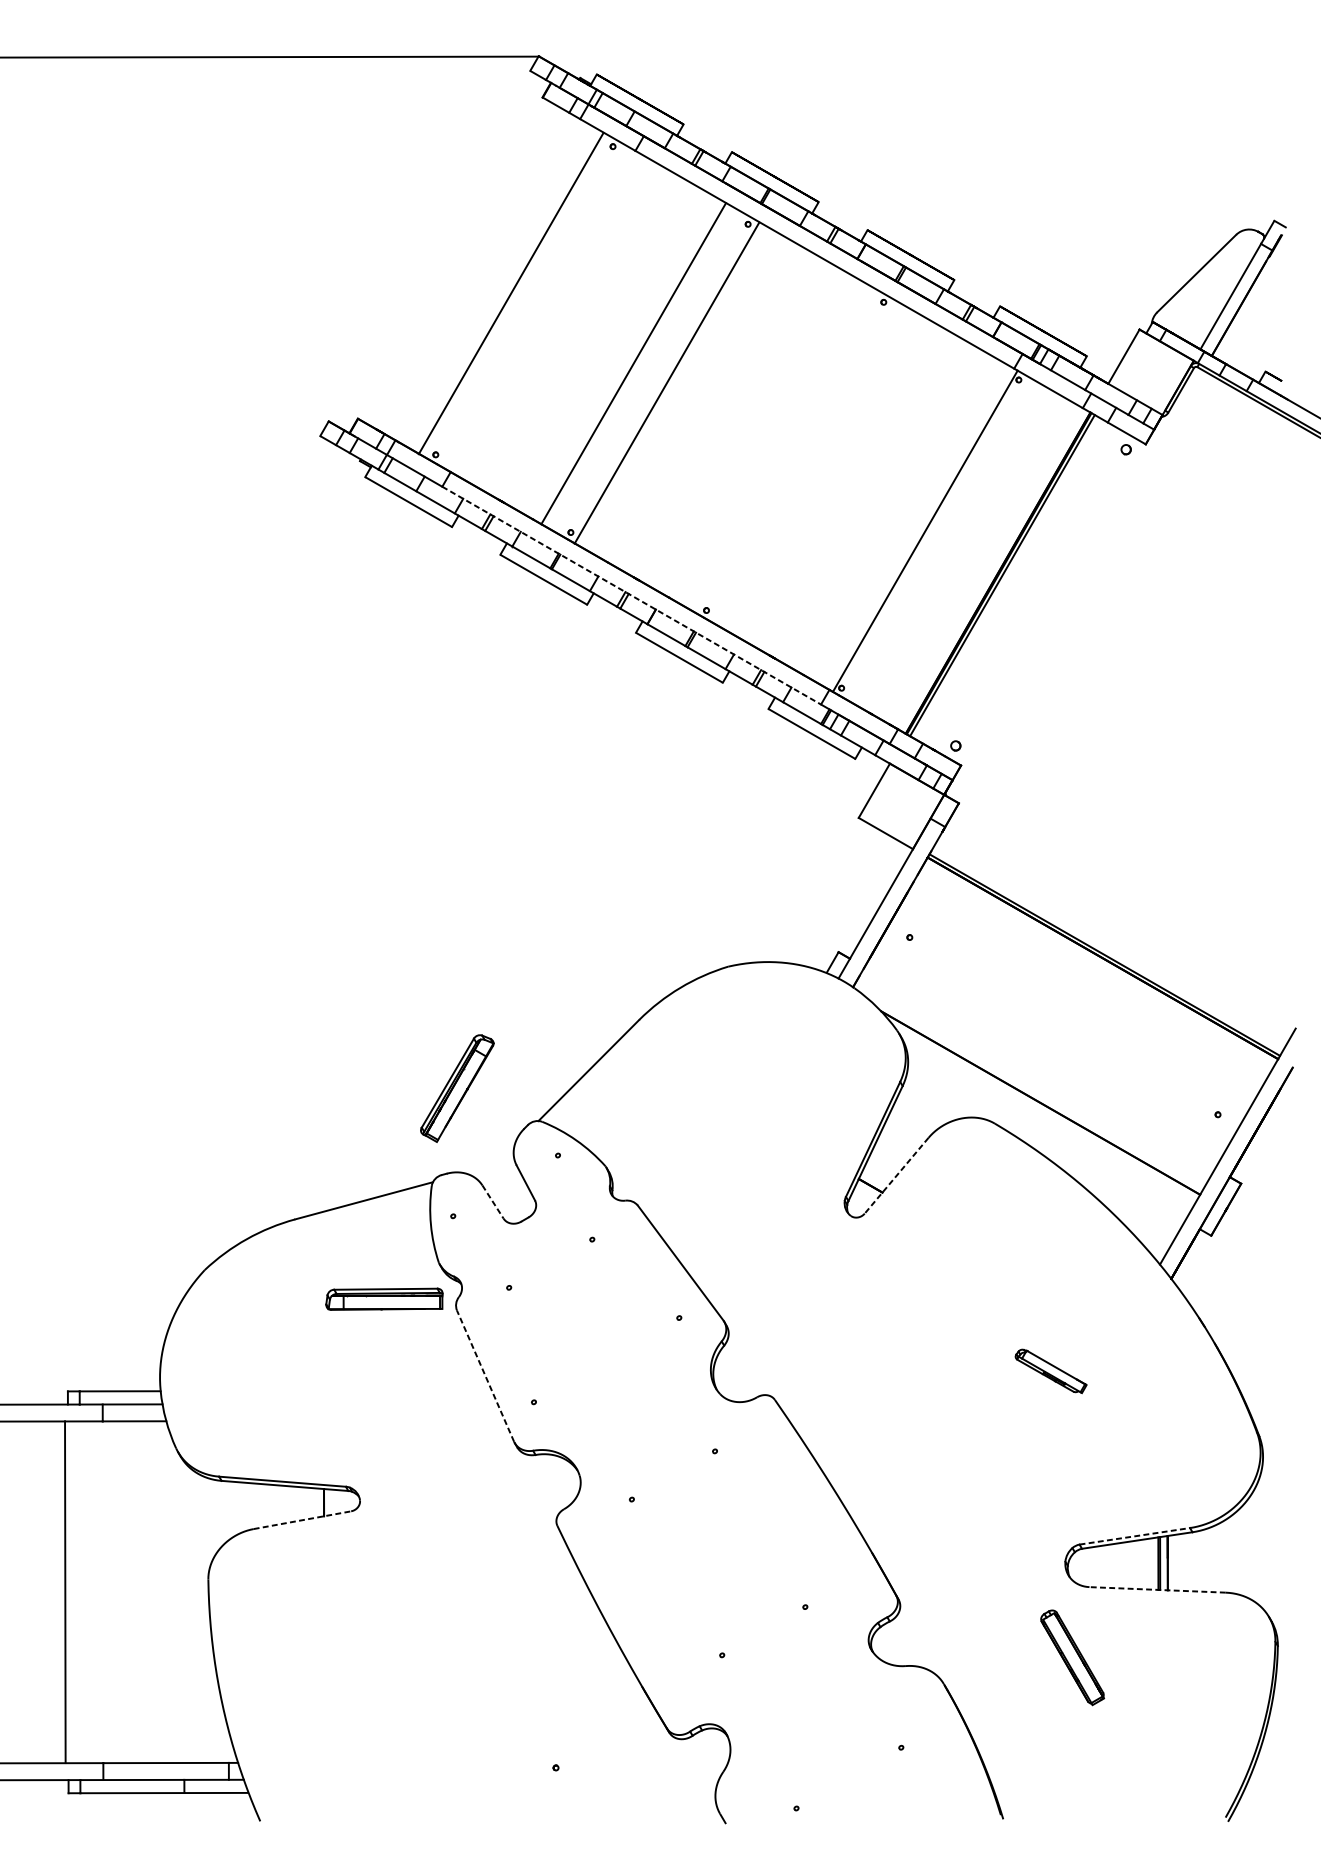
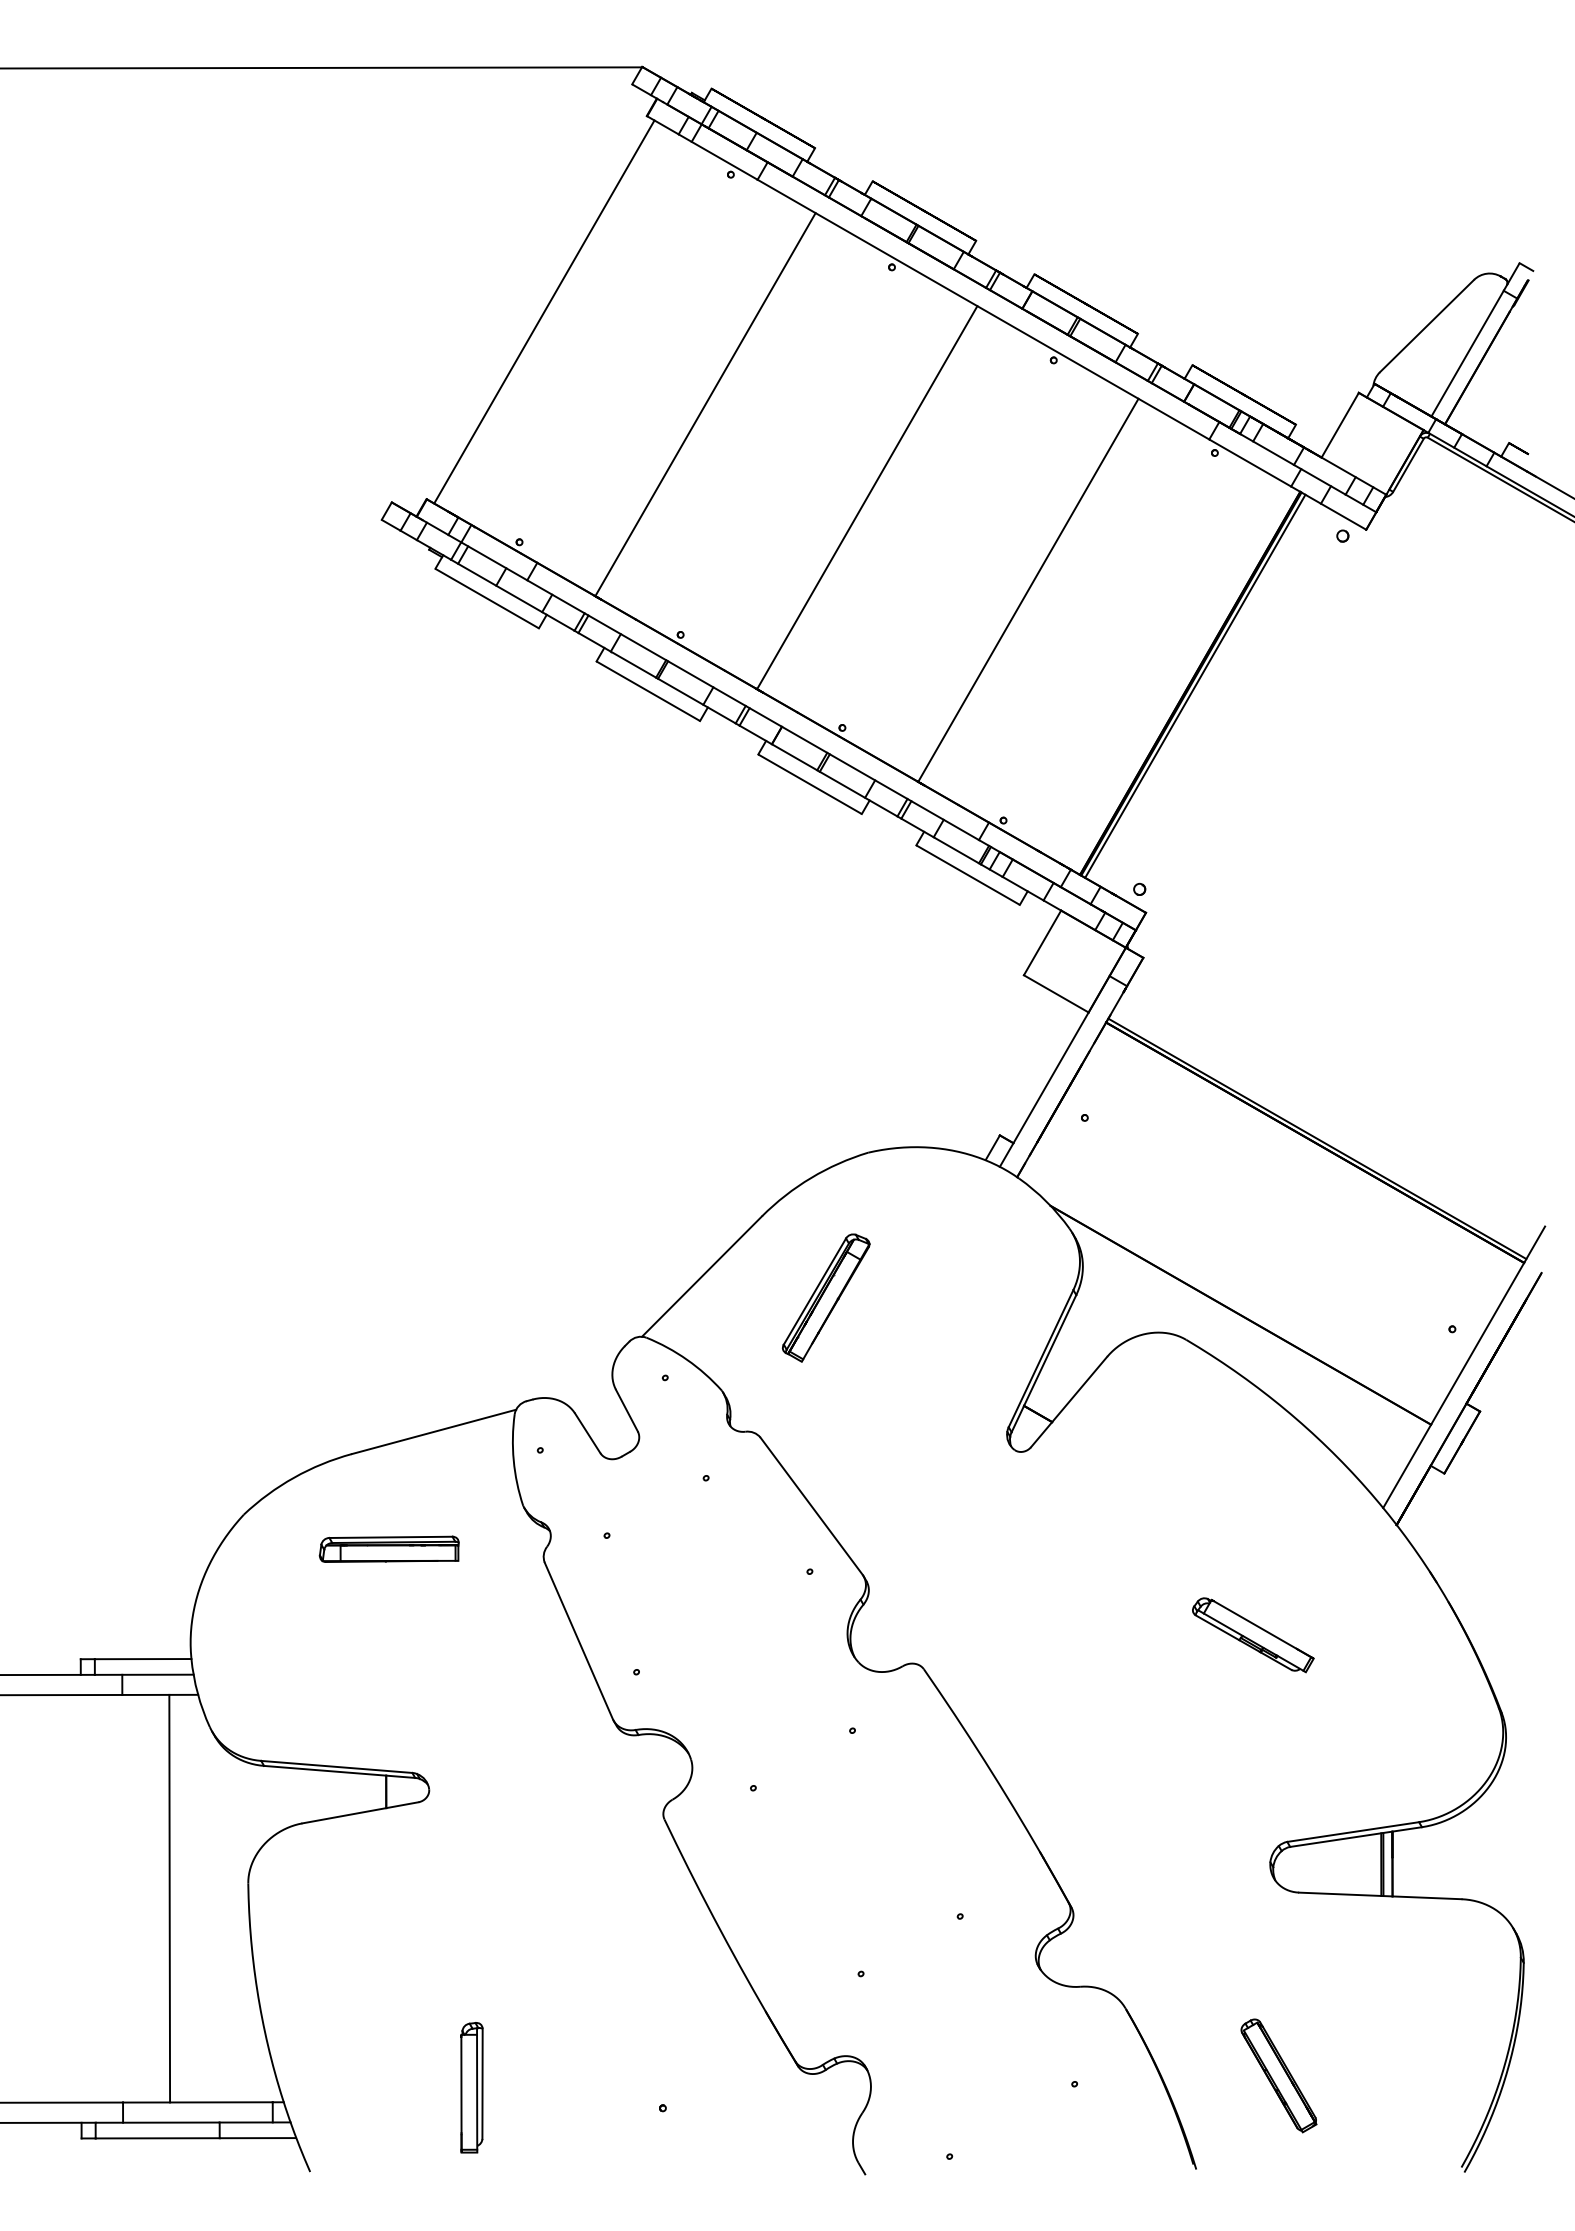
line: (511, 293) -> (544, 311), moved
line: (633, 363) -> (705, 404), moved
line: (667, 382) -> (867, 497), moved
line: (925, 530) -> (1028, 589), moved
line: (631, 595) -> (753, 710), dashed -> solid
part: (457, 1088) -> (826, 1297), moved
line: (896, 1176) -> (1068, 1402), dashed -> solid
line: (492, 1202) -> (587, 1433), dashed -> solid
part: (383, 1298) -> (388, 1548), moved
part: (1051, 1371) -> (1253, 1635), size x1.43
line: (485, 1375) -> (578, 1640), dashed -> solid
line: (302, 1519) -> (360, 1812), dashed -> solid
line: (1135, 1536) -> (1353, 1832), dashed -> solid
line: (1156, 1589) -> (1379, 1895), dashed -> solid
line: (65, 1592) -> (169, 1898), moved
part: (1072, 1657) -> (1278, 2075), moved
part: (395, 1750) -> (471, 2087), added

